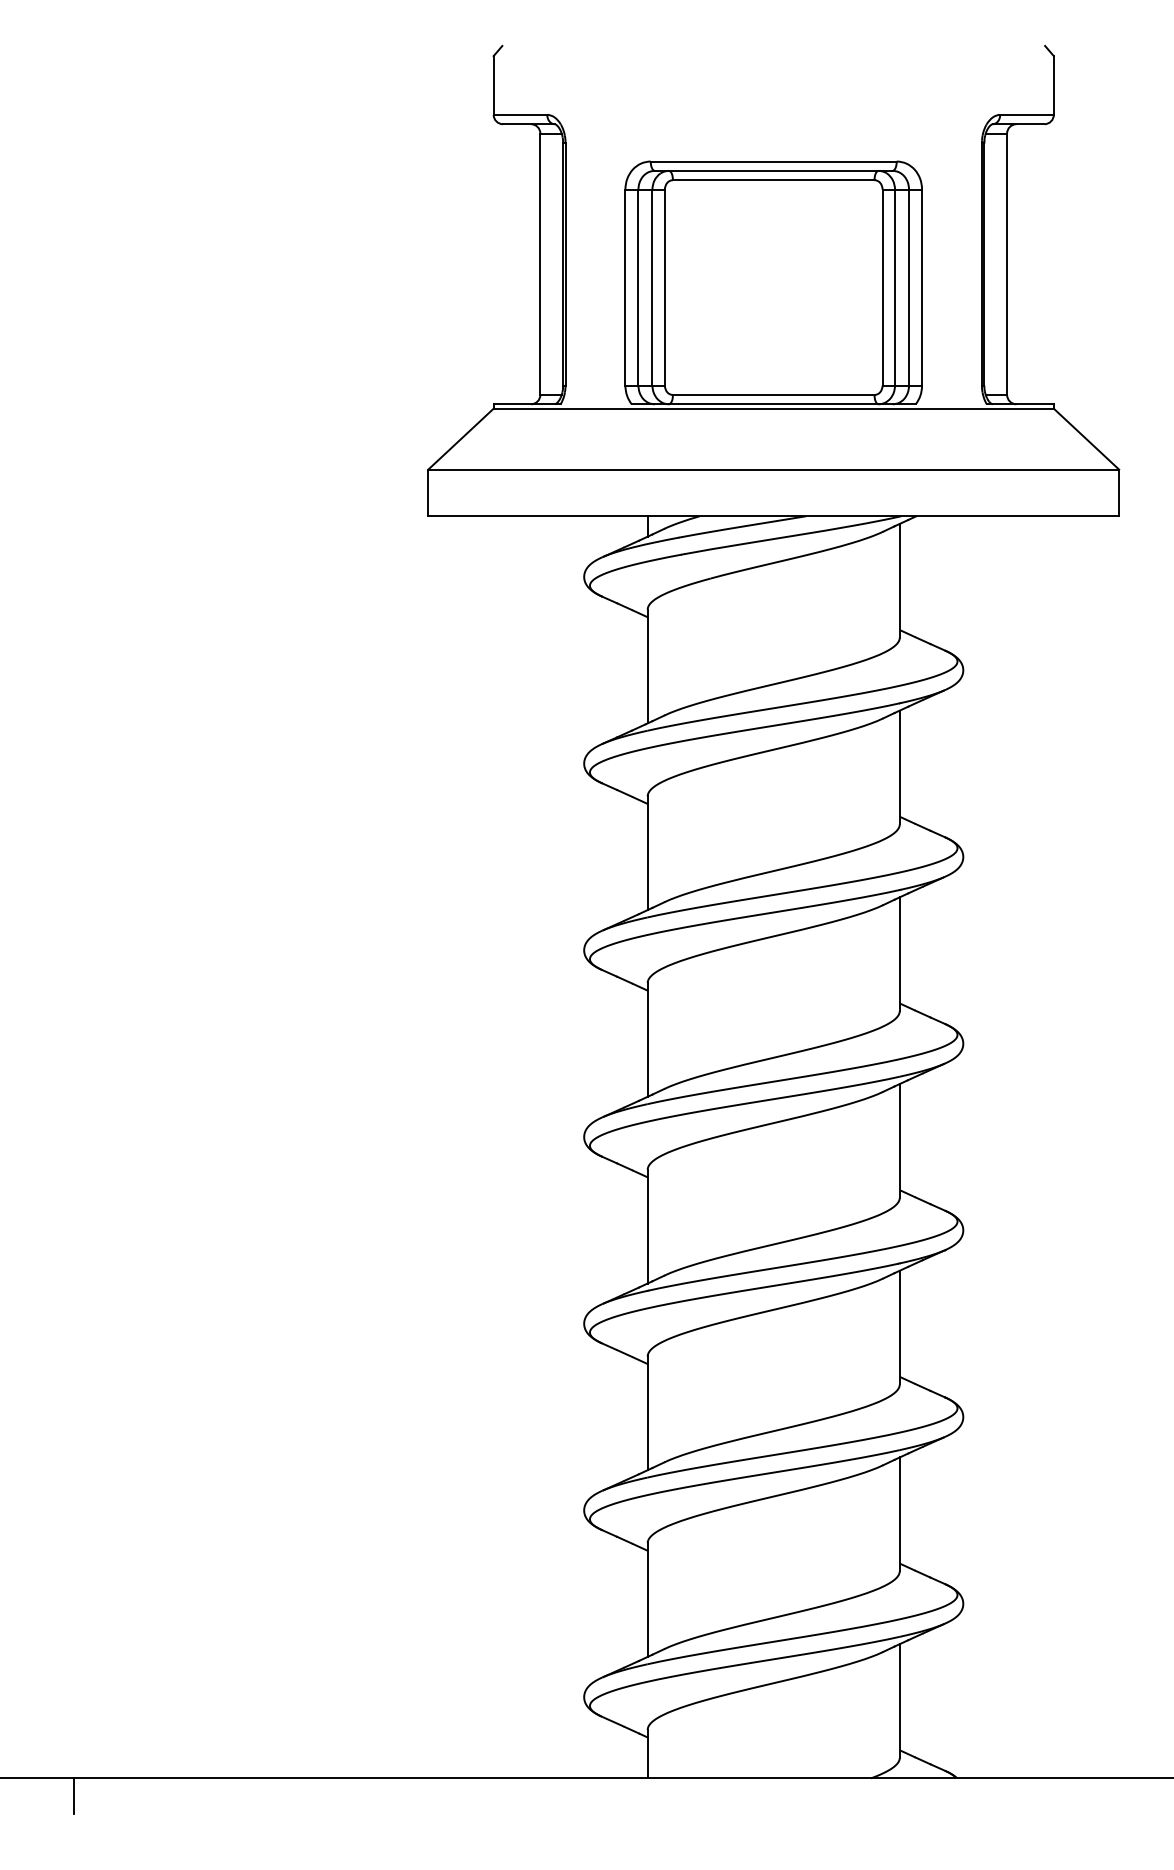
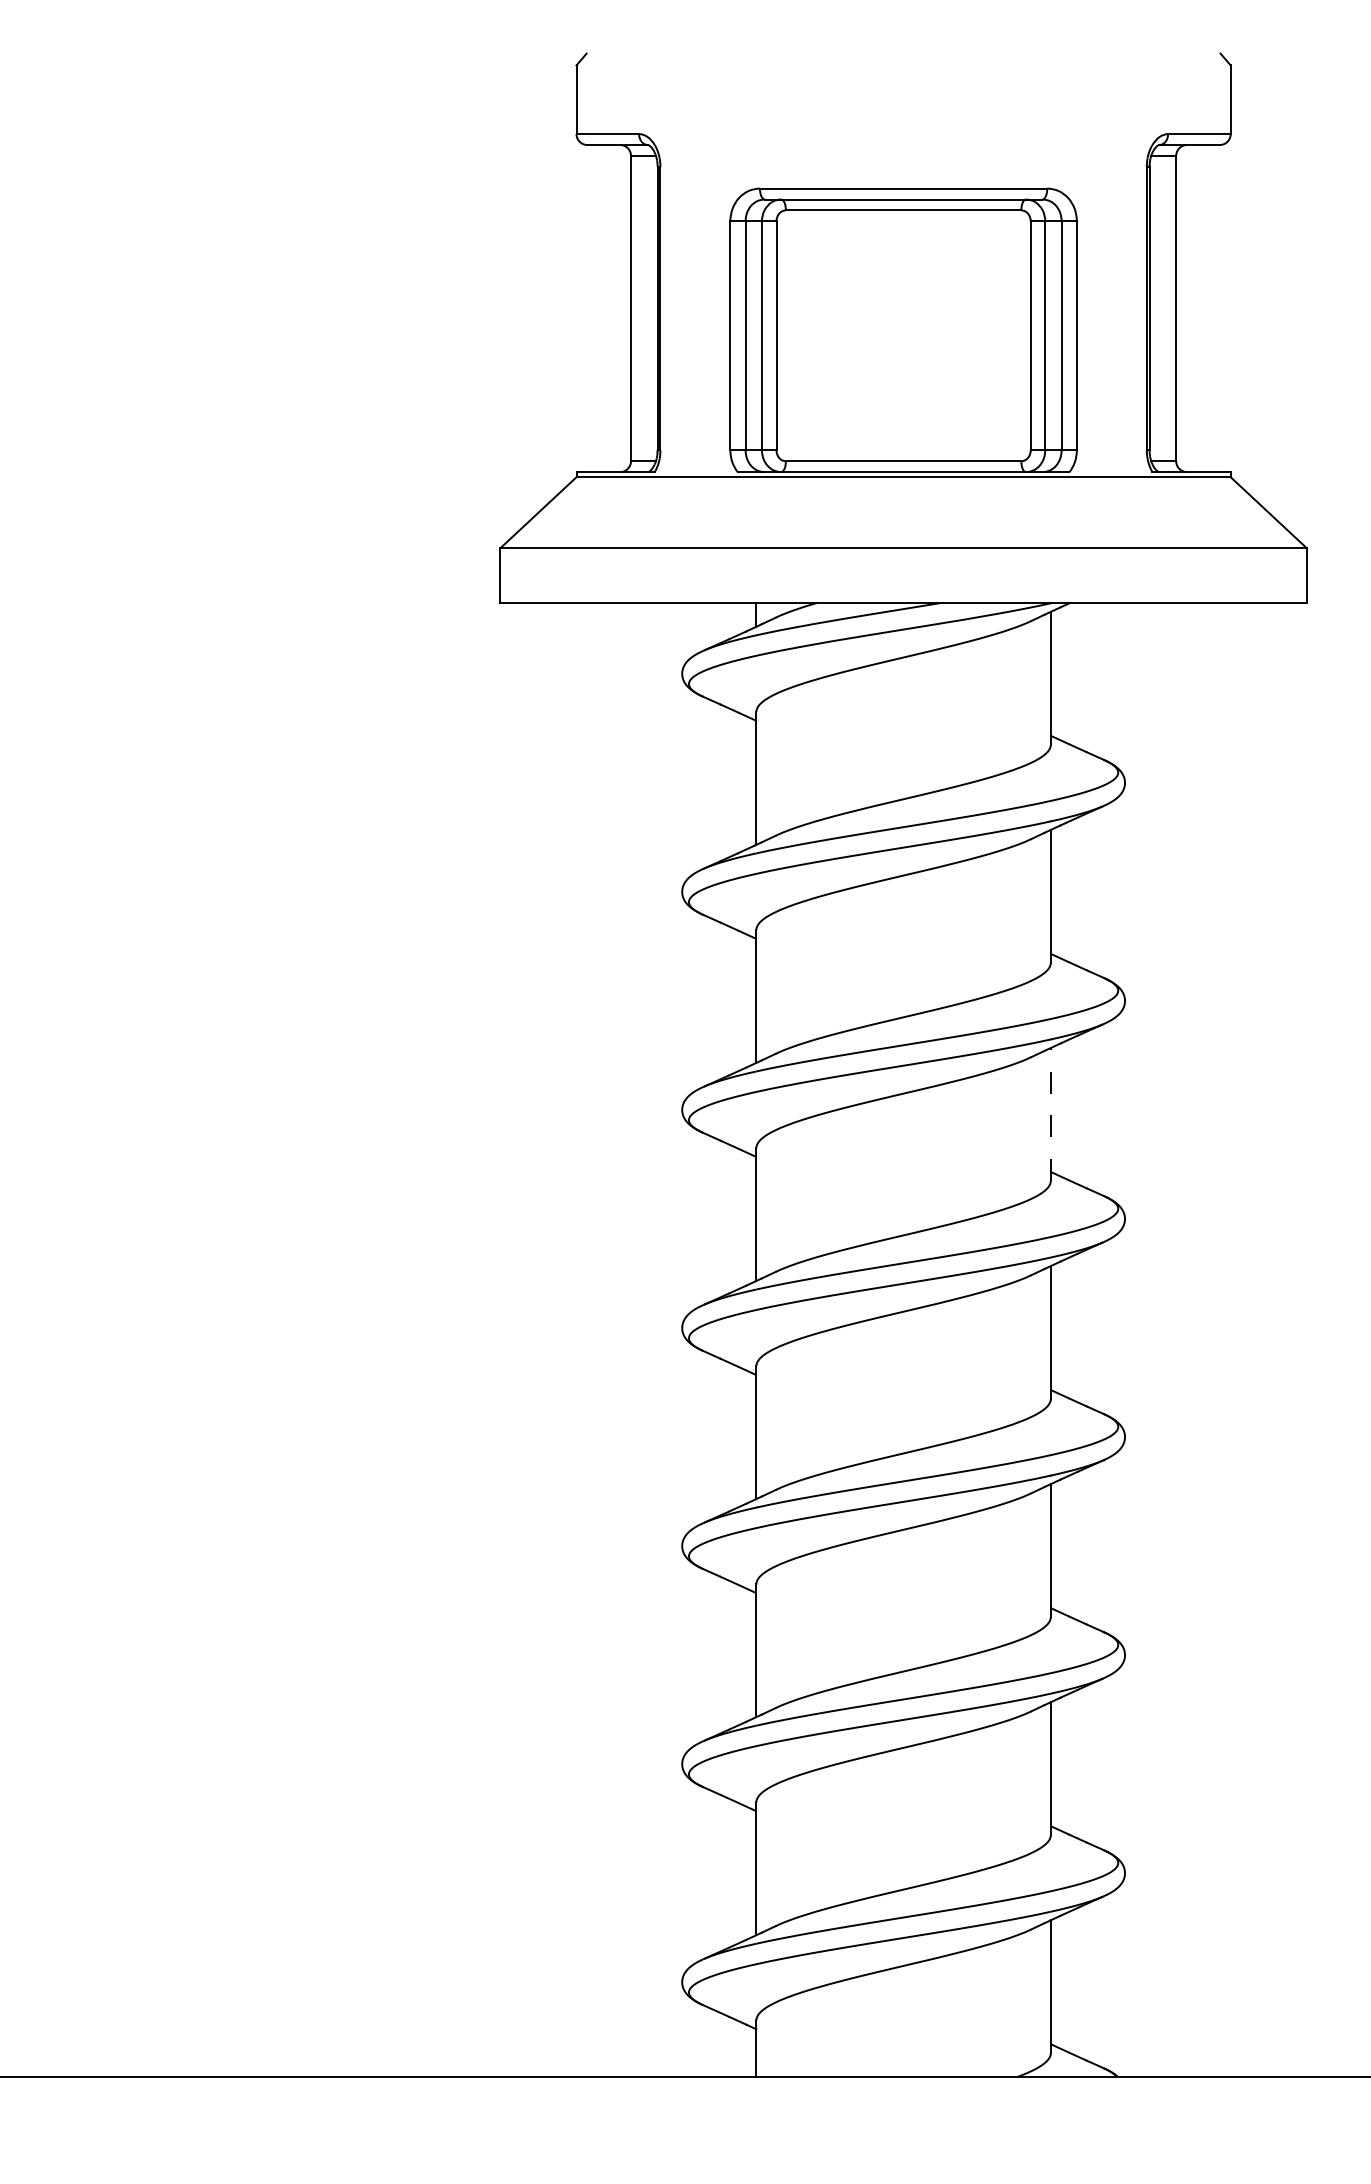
line: (899, 954) -> (1050, 1114), solid -> dashed
line: (73, 1795) -> (85, 2097), removed

